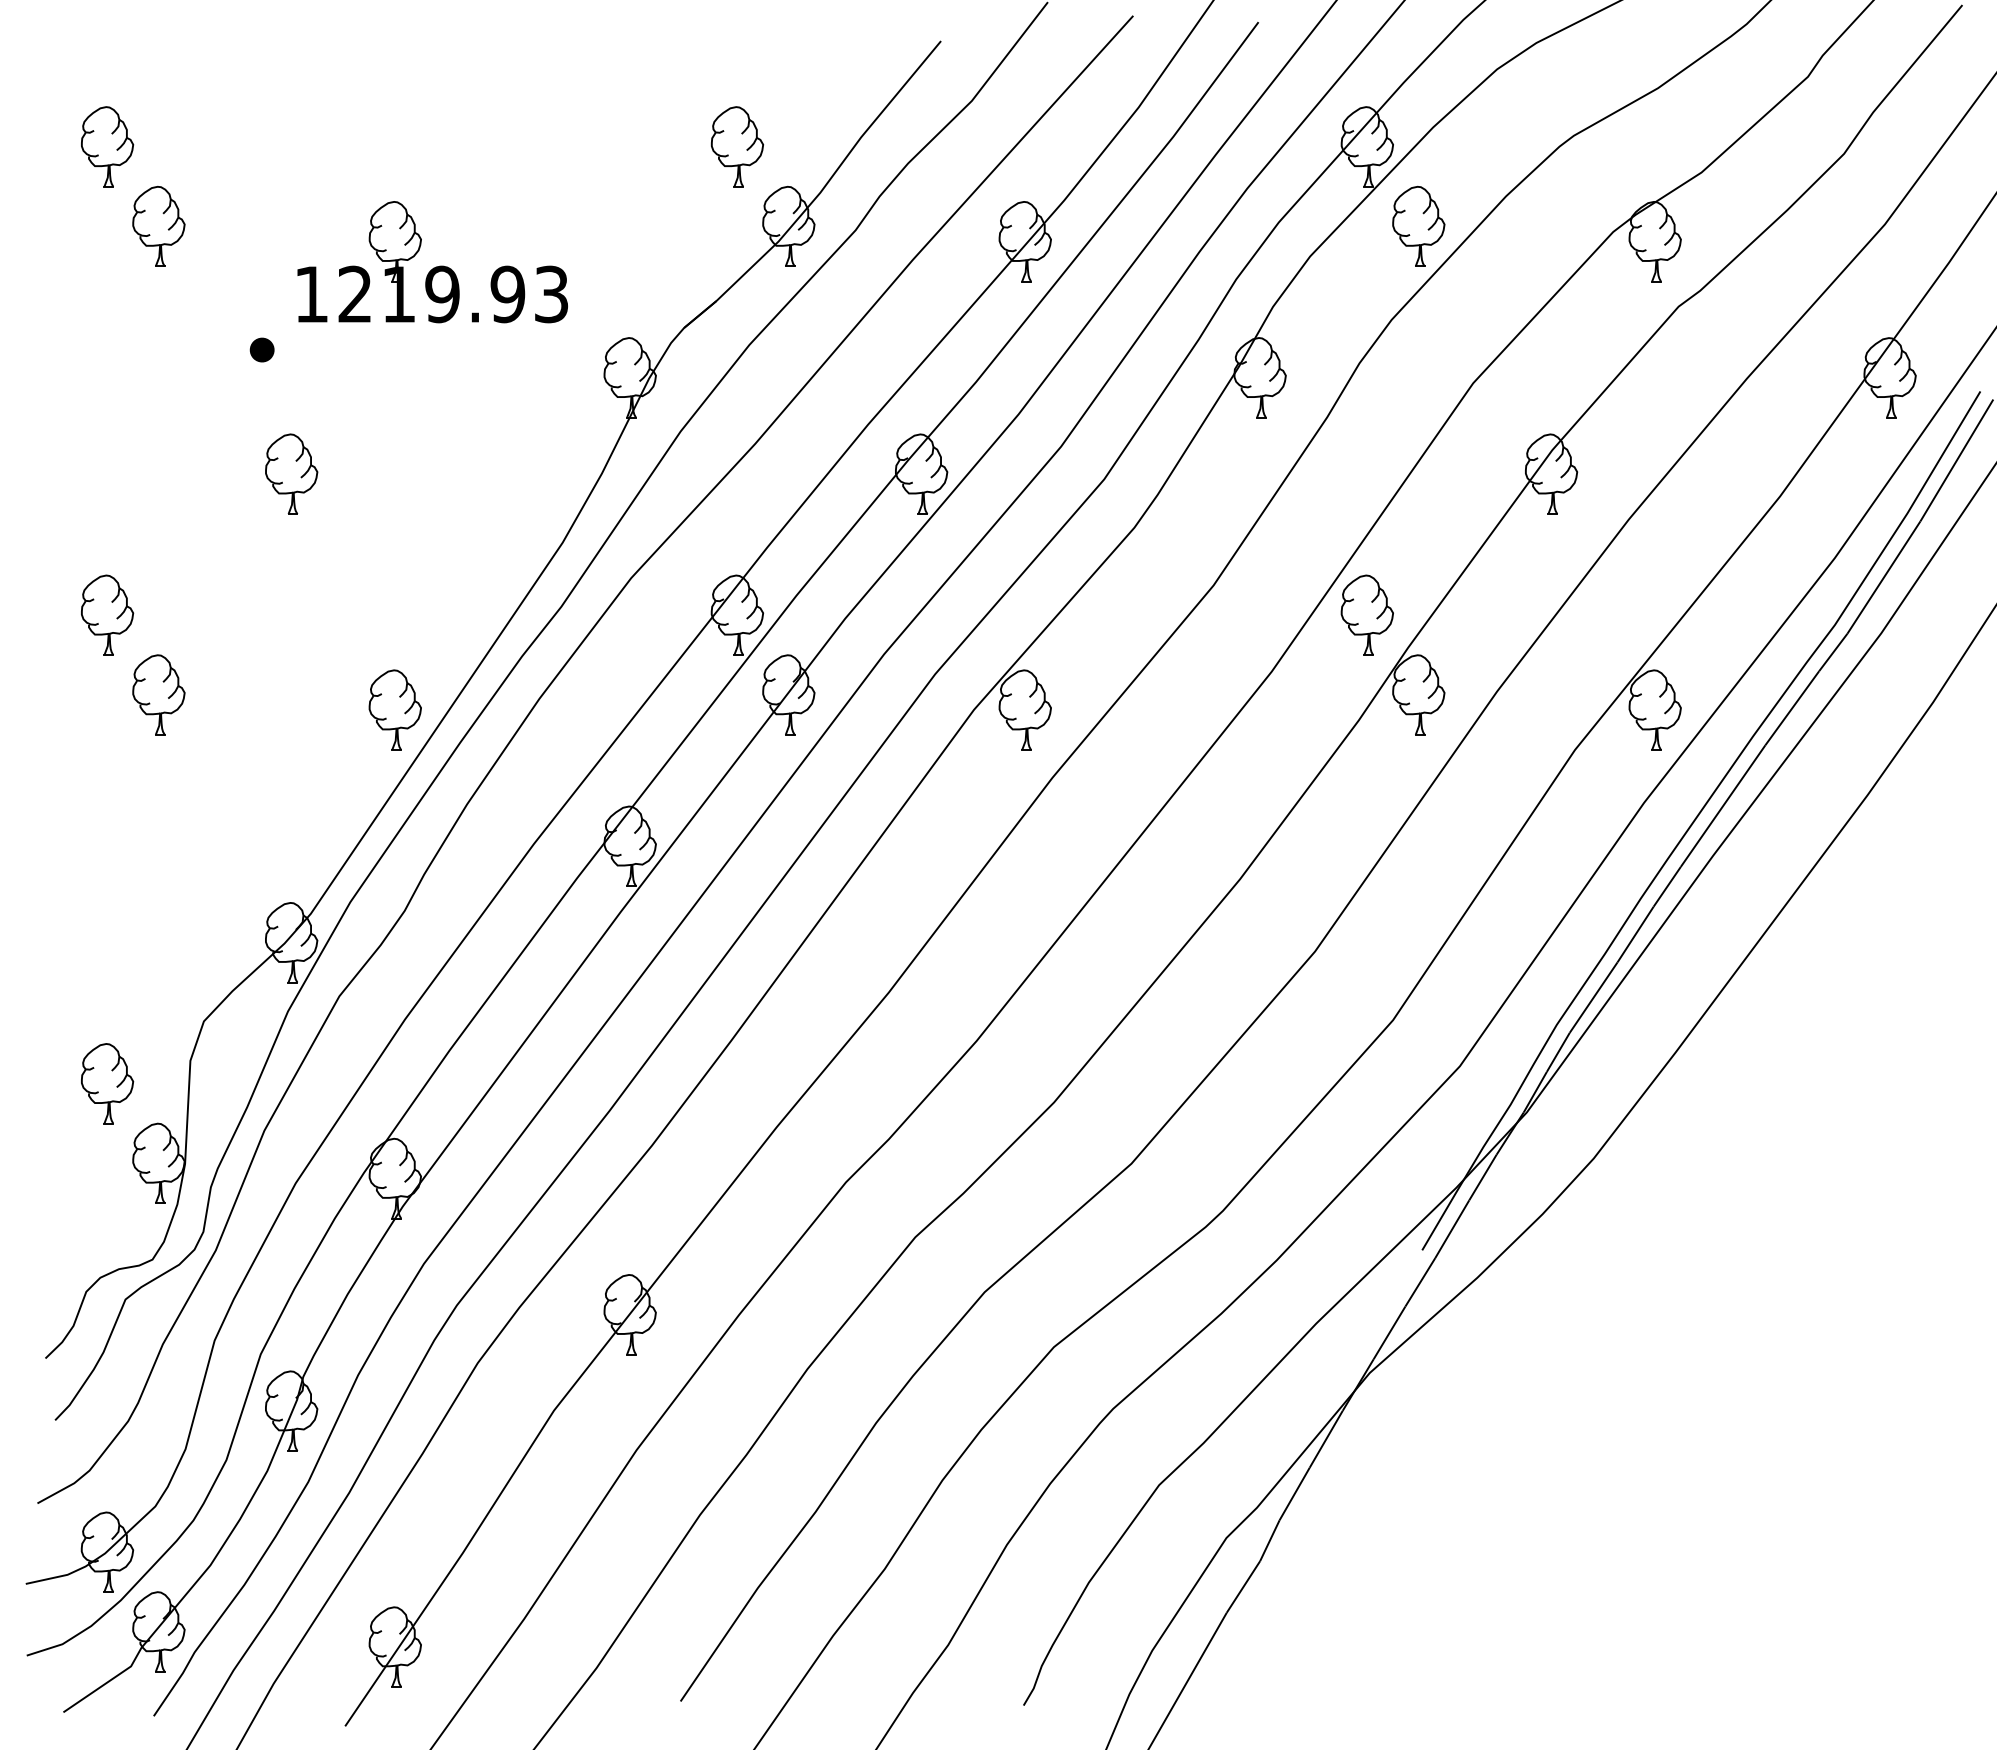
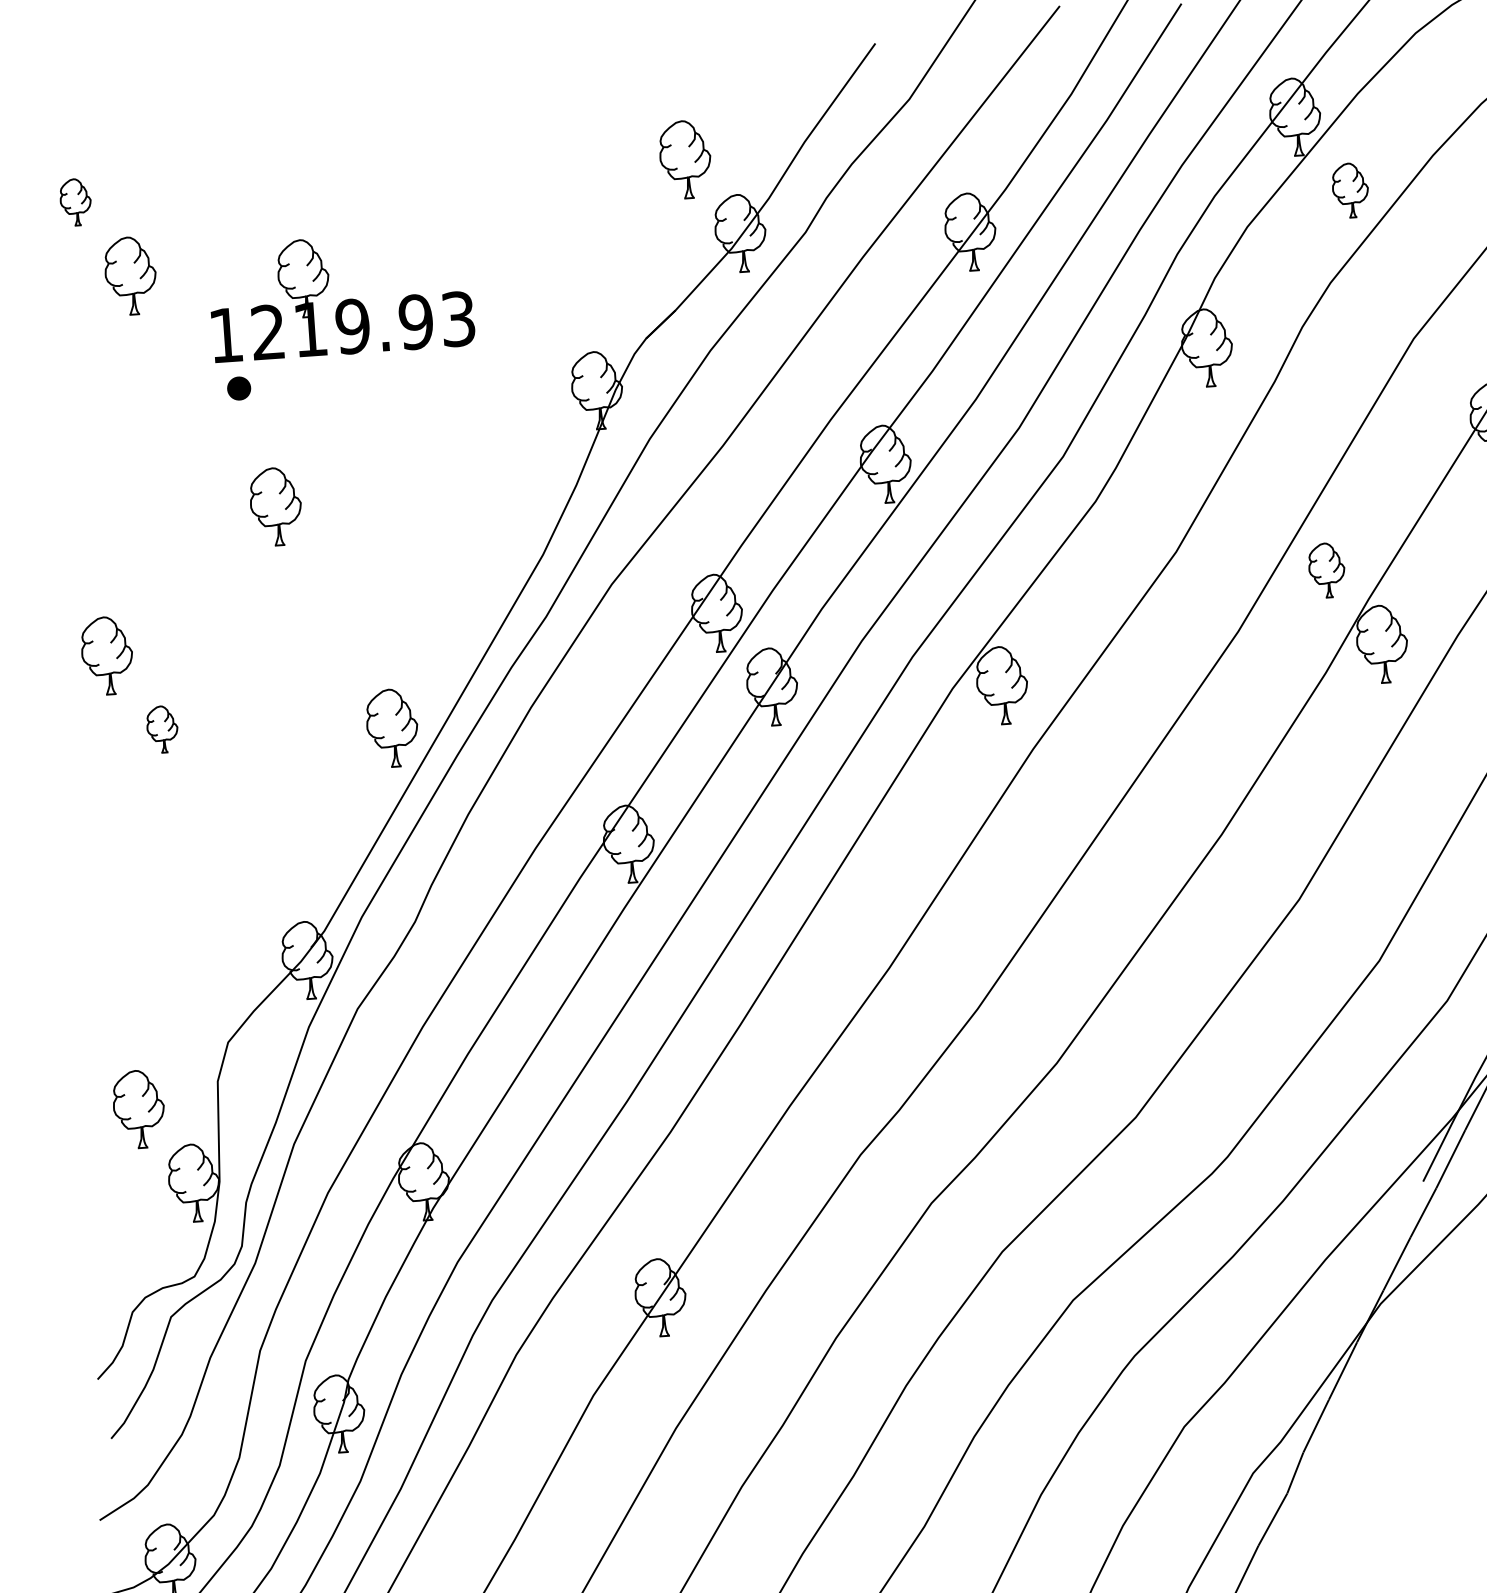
part: (107, 146) -> (75, 201), size x0.6
part: (1418, 225) -> (1350, 189), size x0.7
part: (432, 262) -> (340, 296), moved
part: (1366, 614) -> (1326, 569), size x0.7
part: (158, 694) -> (162, 729), size x0.6

